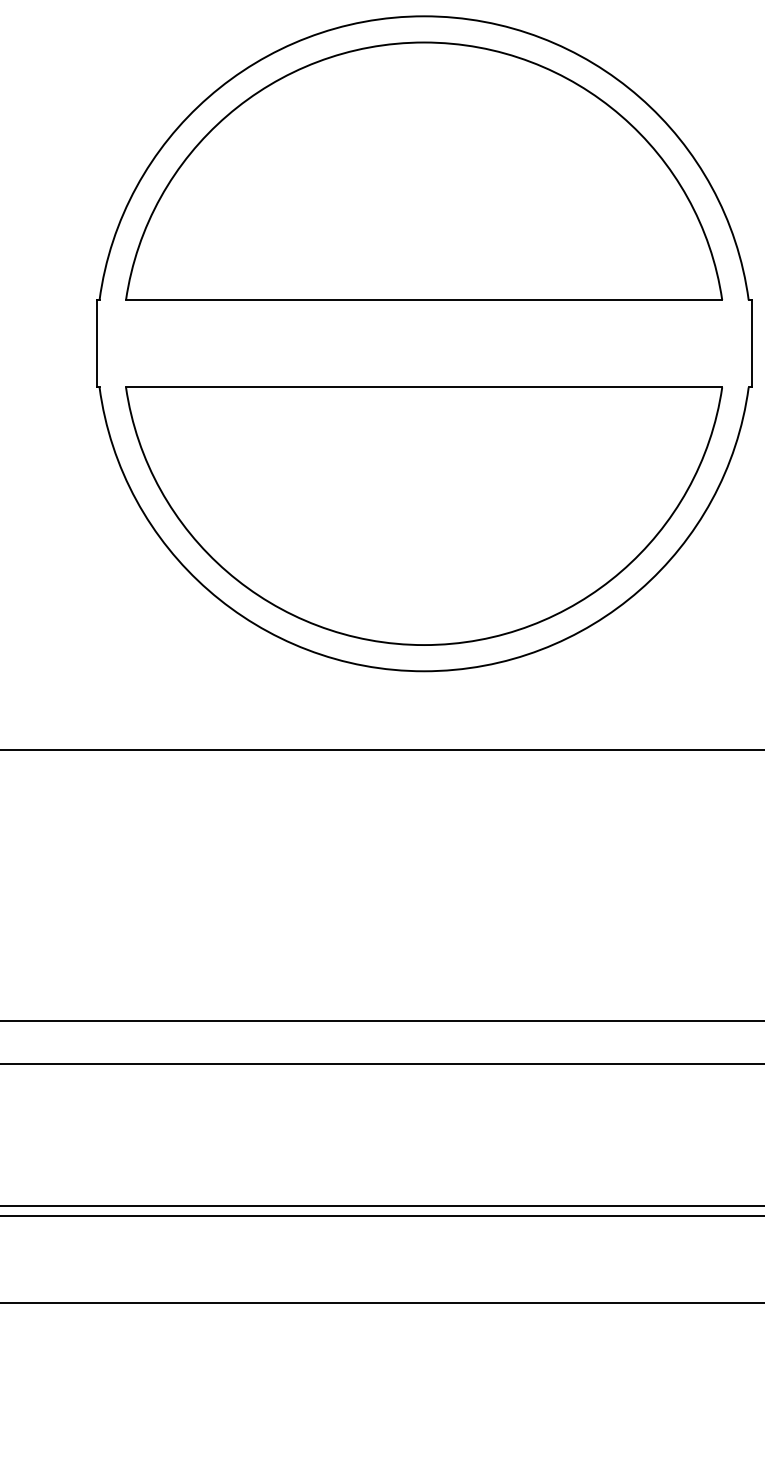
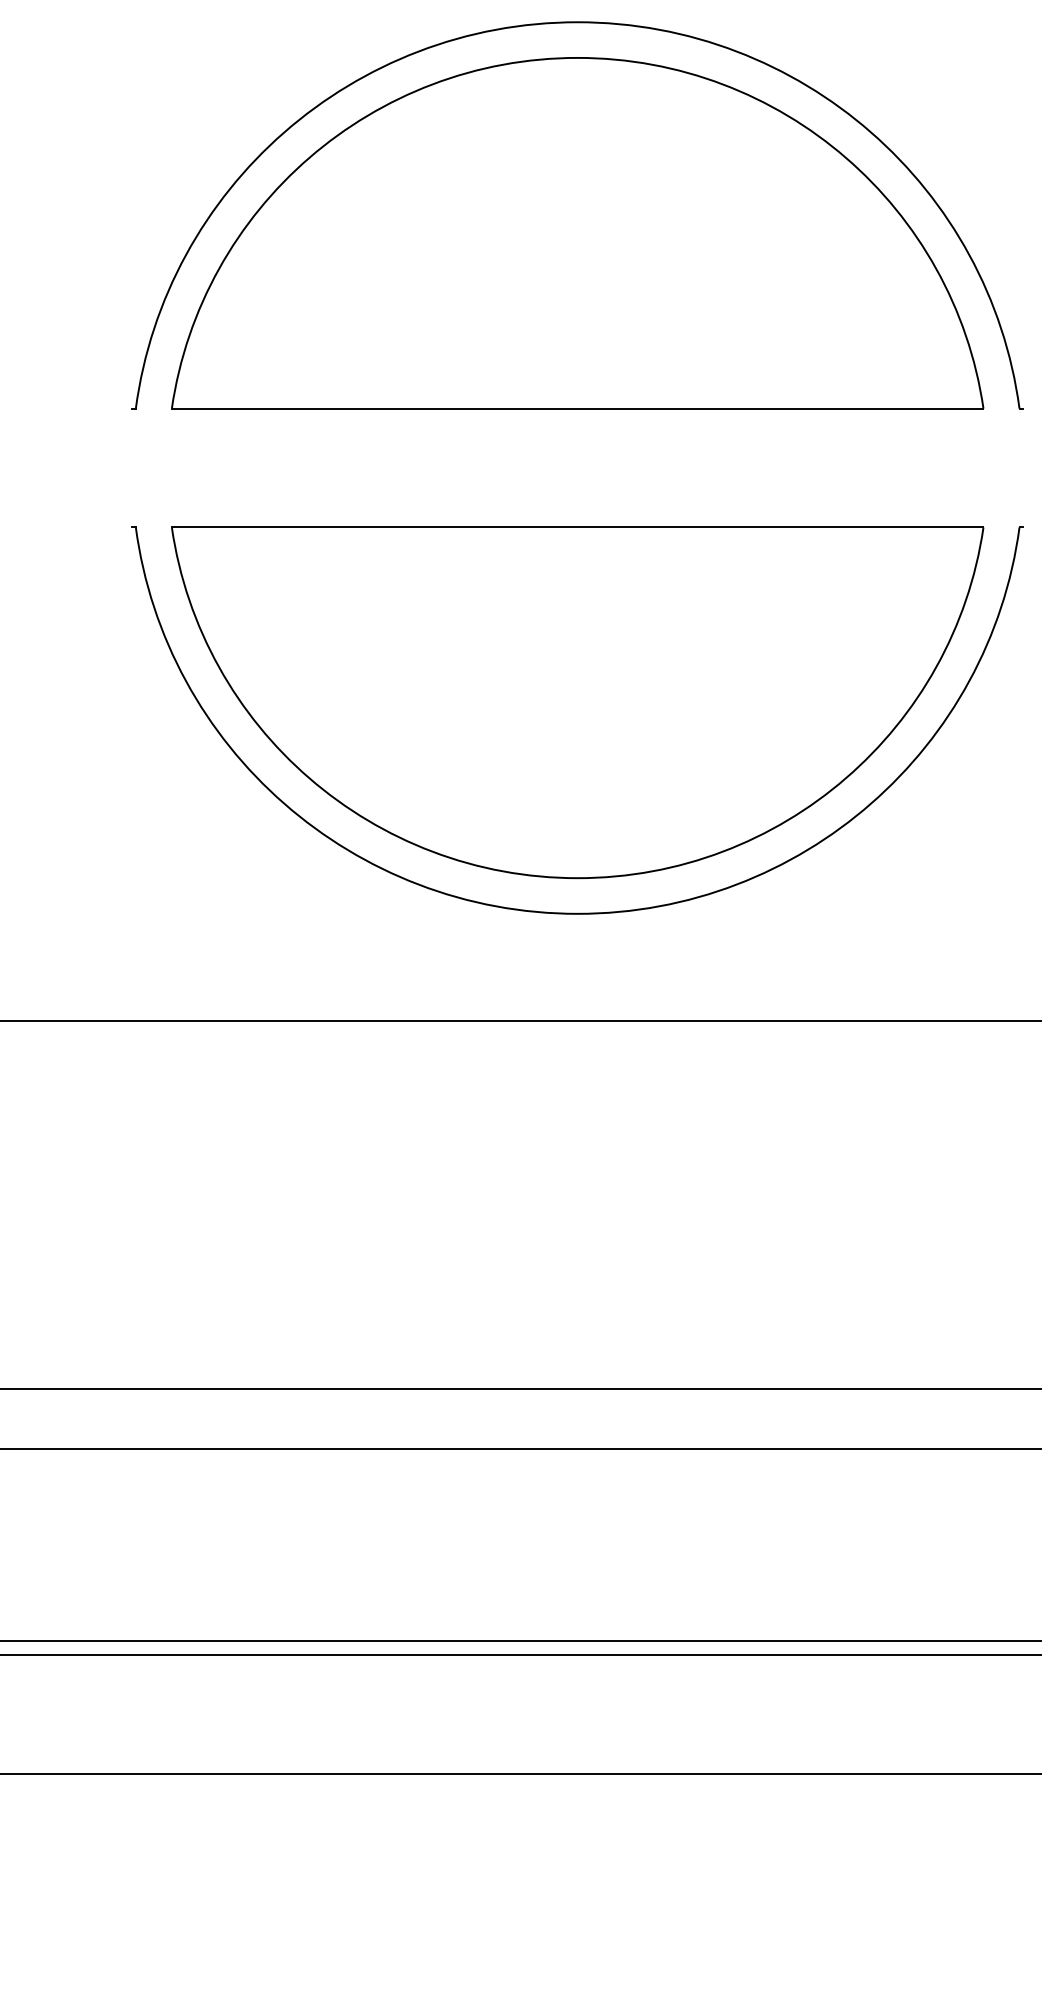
line: (96, 343) -> (131, 467), removed
line: (751, 343) -> (1023, 467), removed

